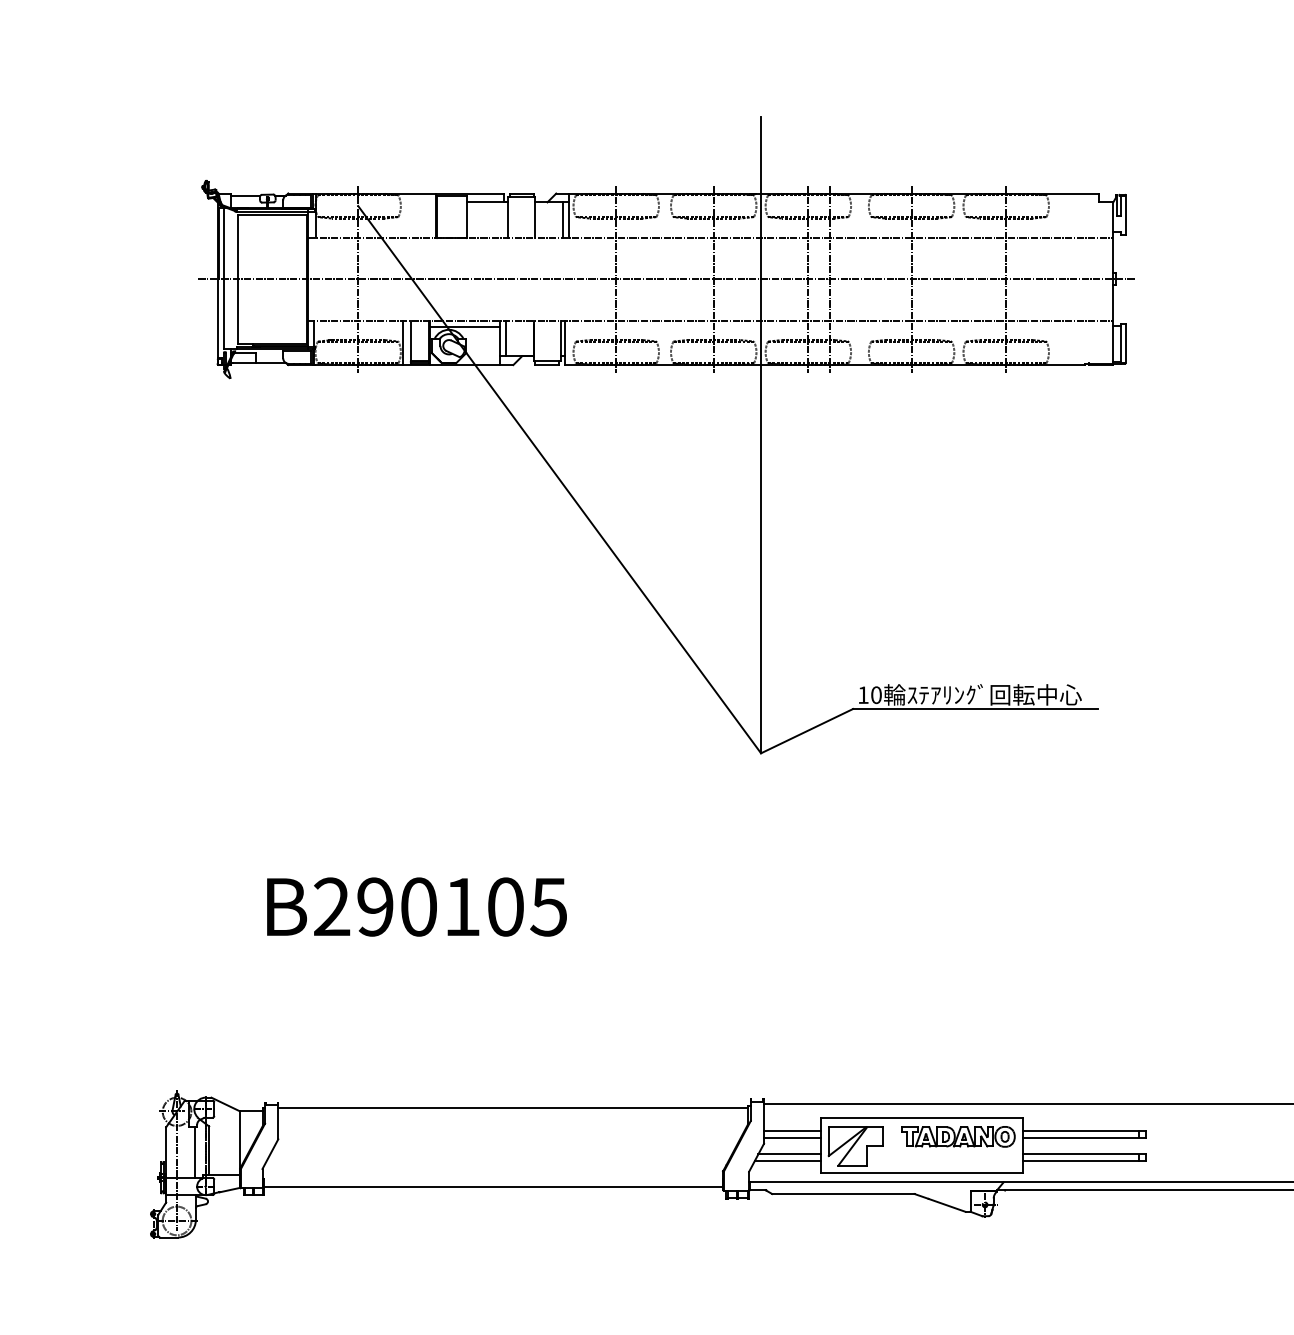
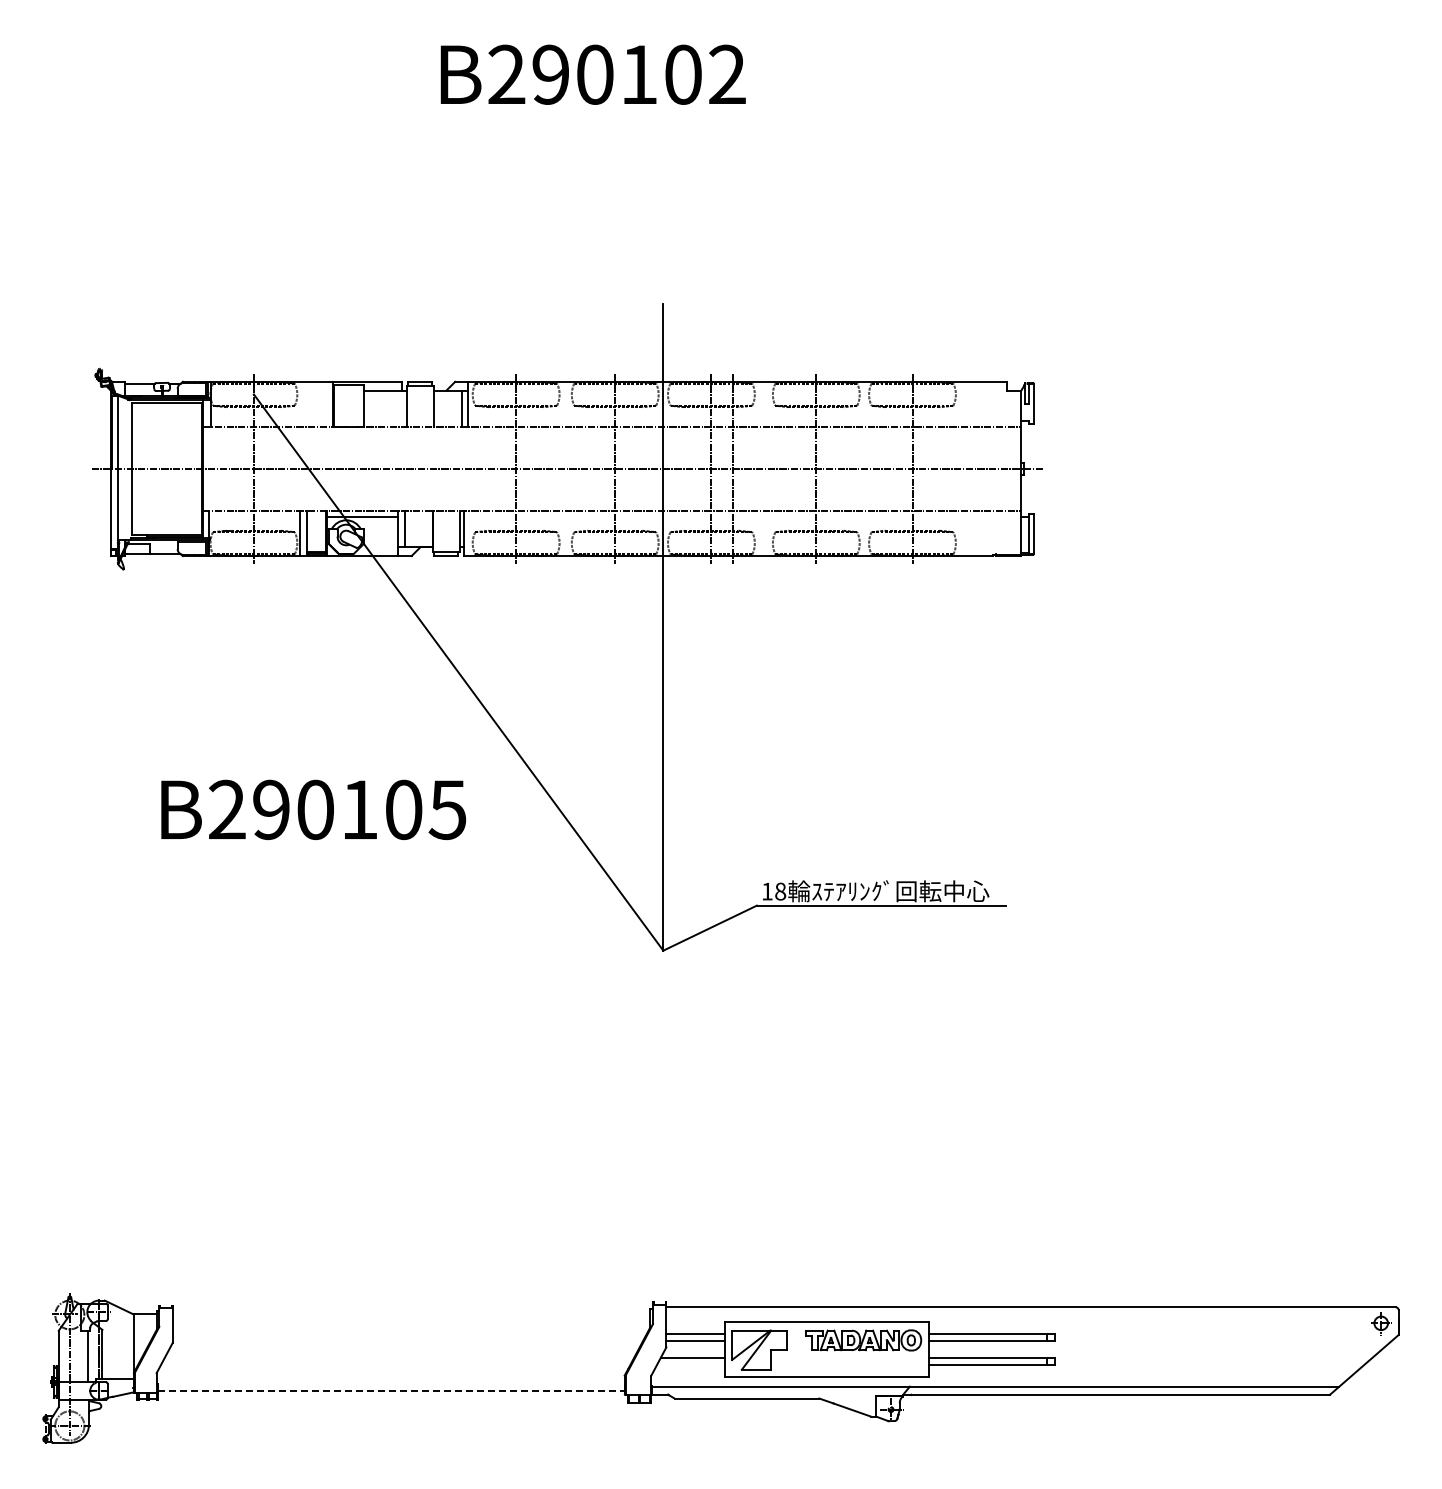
text: (876, 695) -> (780, 891), 10 -> 18
text: (416, 906) -> (313, 809), moved
line: (513, 1108) -> (411, 1311), removed
line: (787, 1161) -> (690, 1365), removed
line: (494, 1187) -> (392, 1391), solid -> dashed

